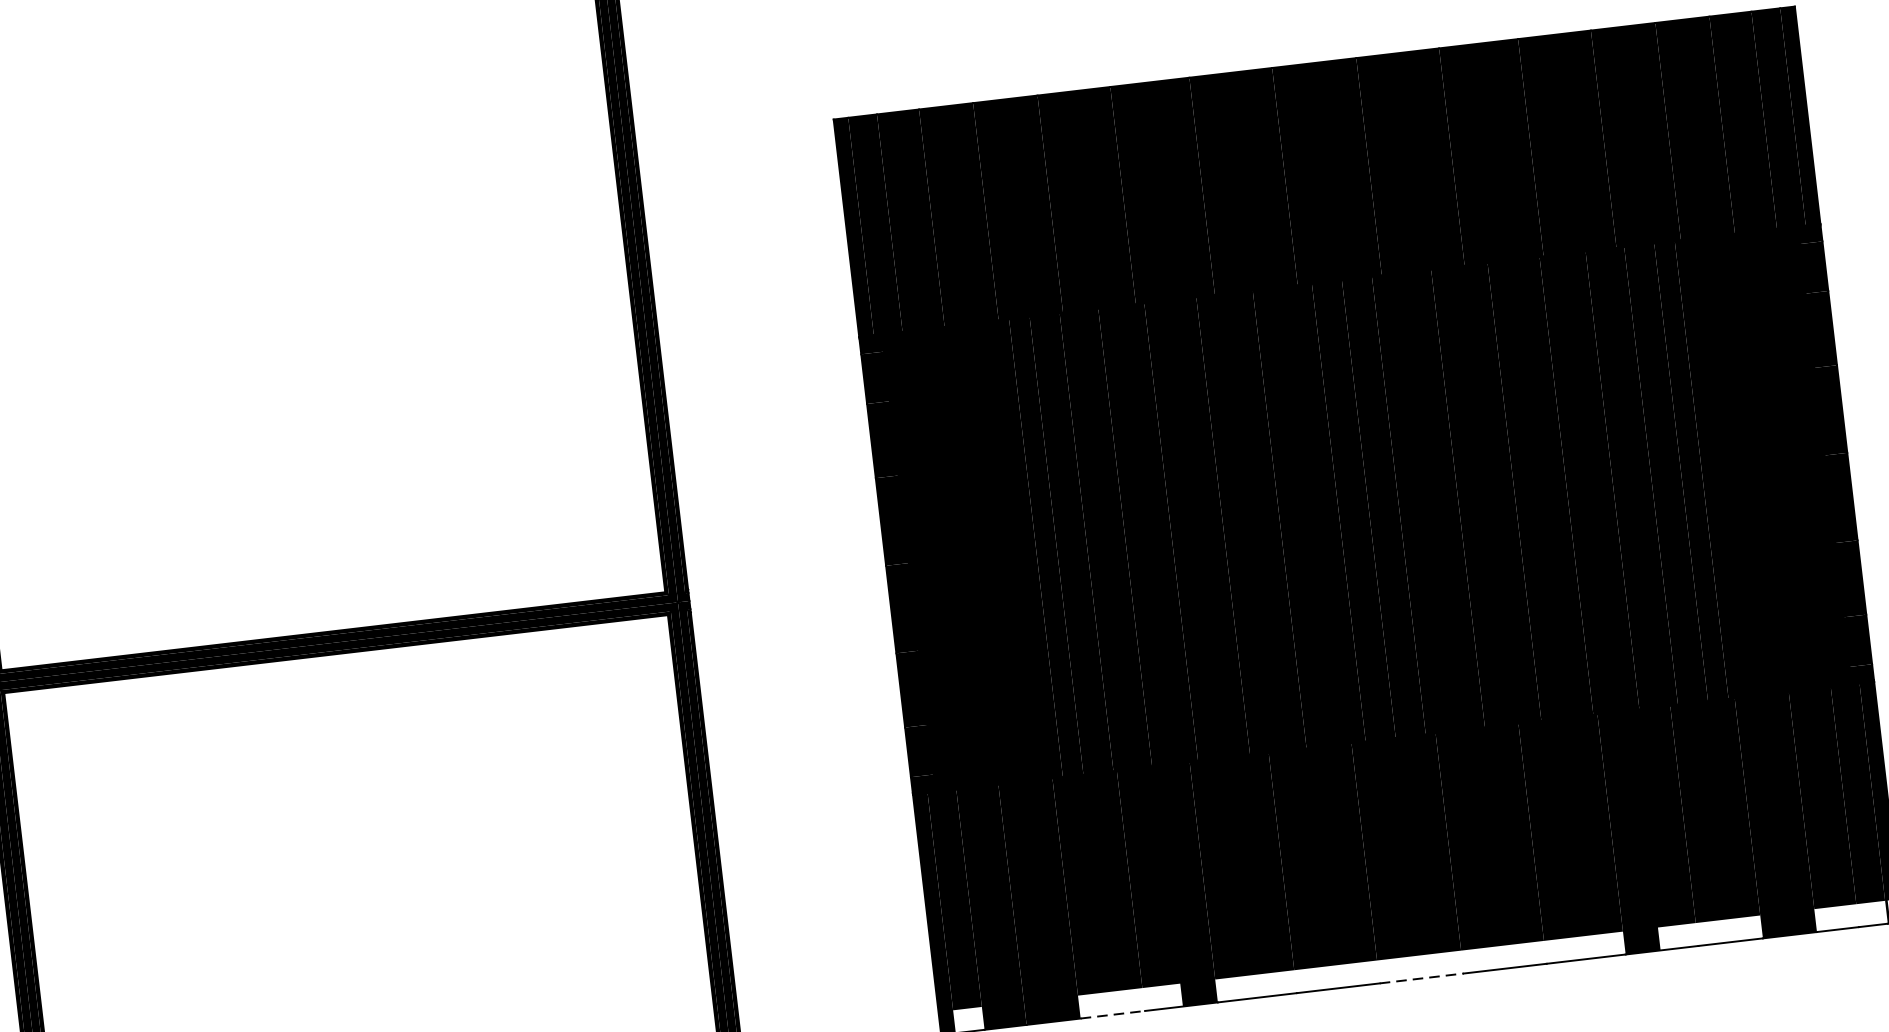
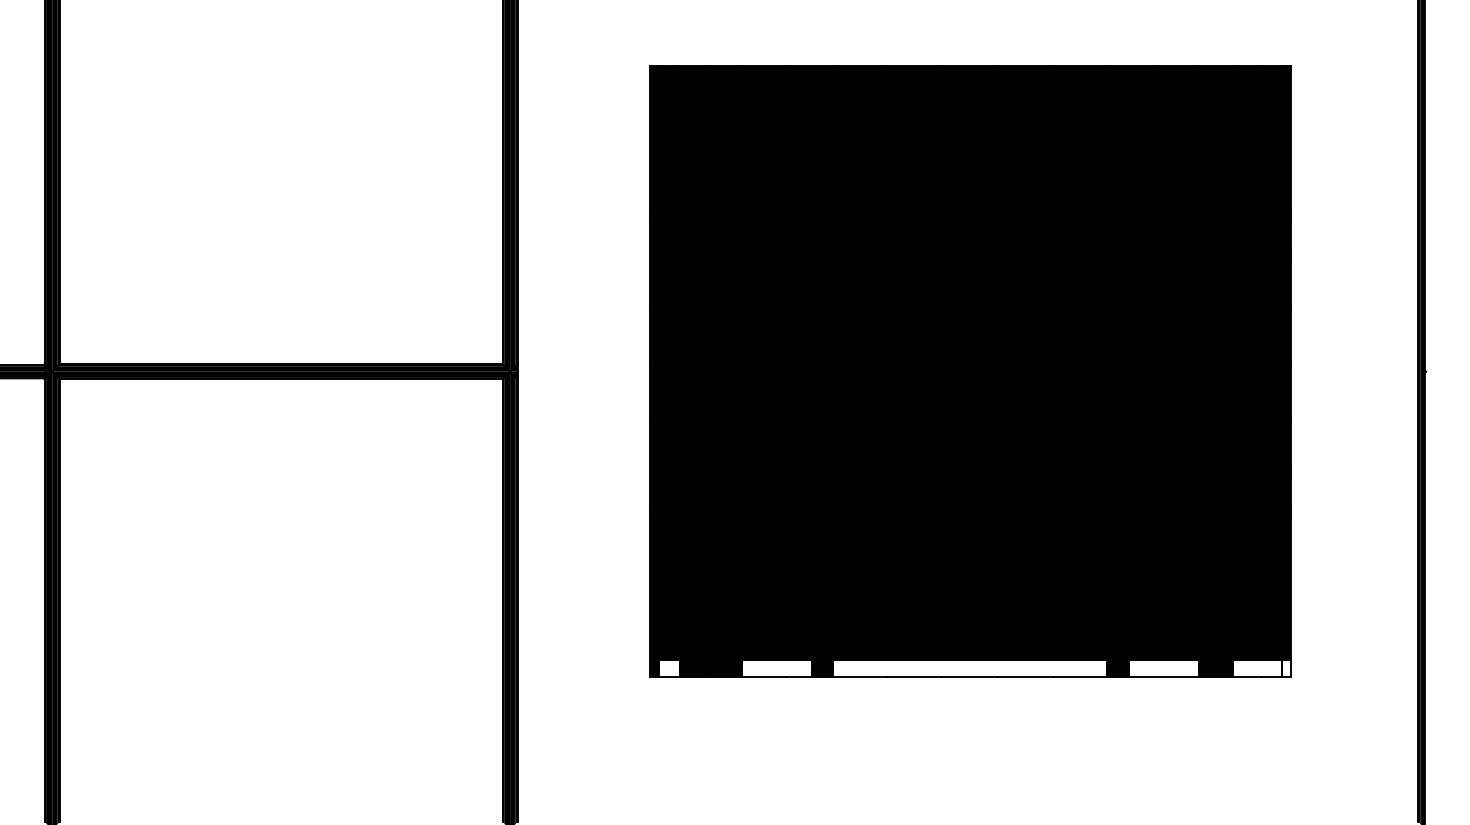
line: (1421, 978) -> (970, 676), dashed -> solid
line: (1113, 1014) -> (764, 676), dashed -> solid

